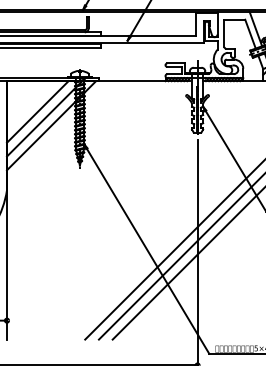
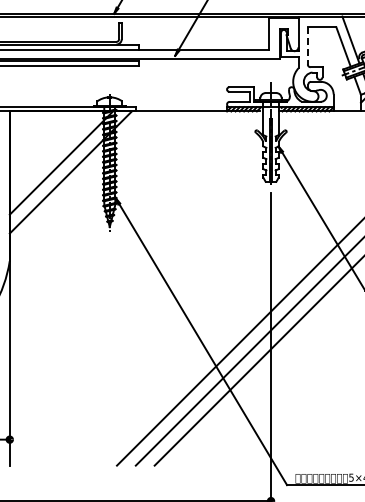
line: (224, 33) -> (307, 45), solid -> dashed
line: (37, 111) -> (51, 153), removed

